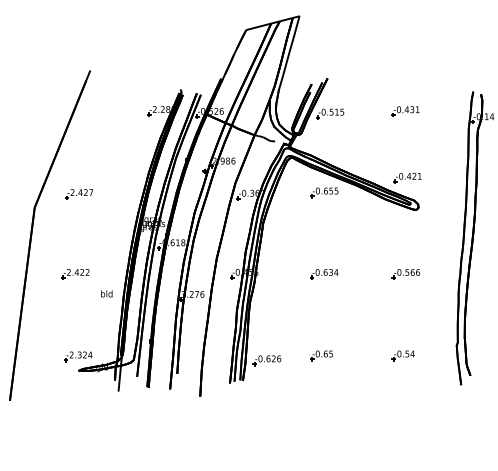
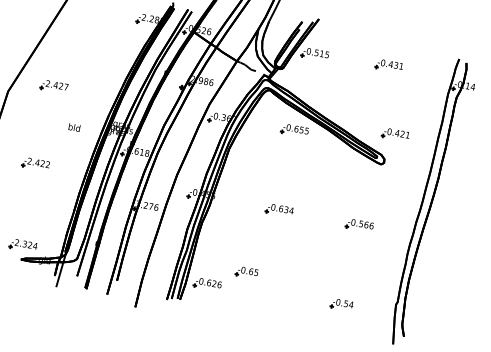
part: (407, 178) -> (395, 135), moved
text: (106, 293) -> (74, 127), moved
part: (321, 355) -> (246, 272), moved

